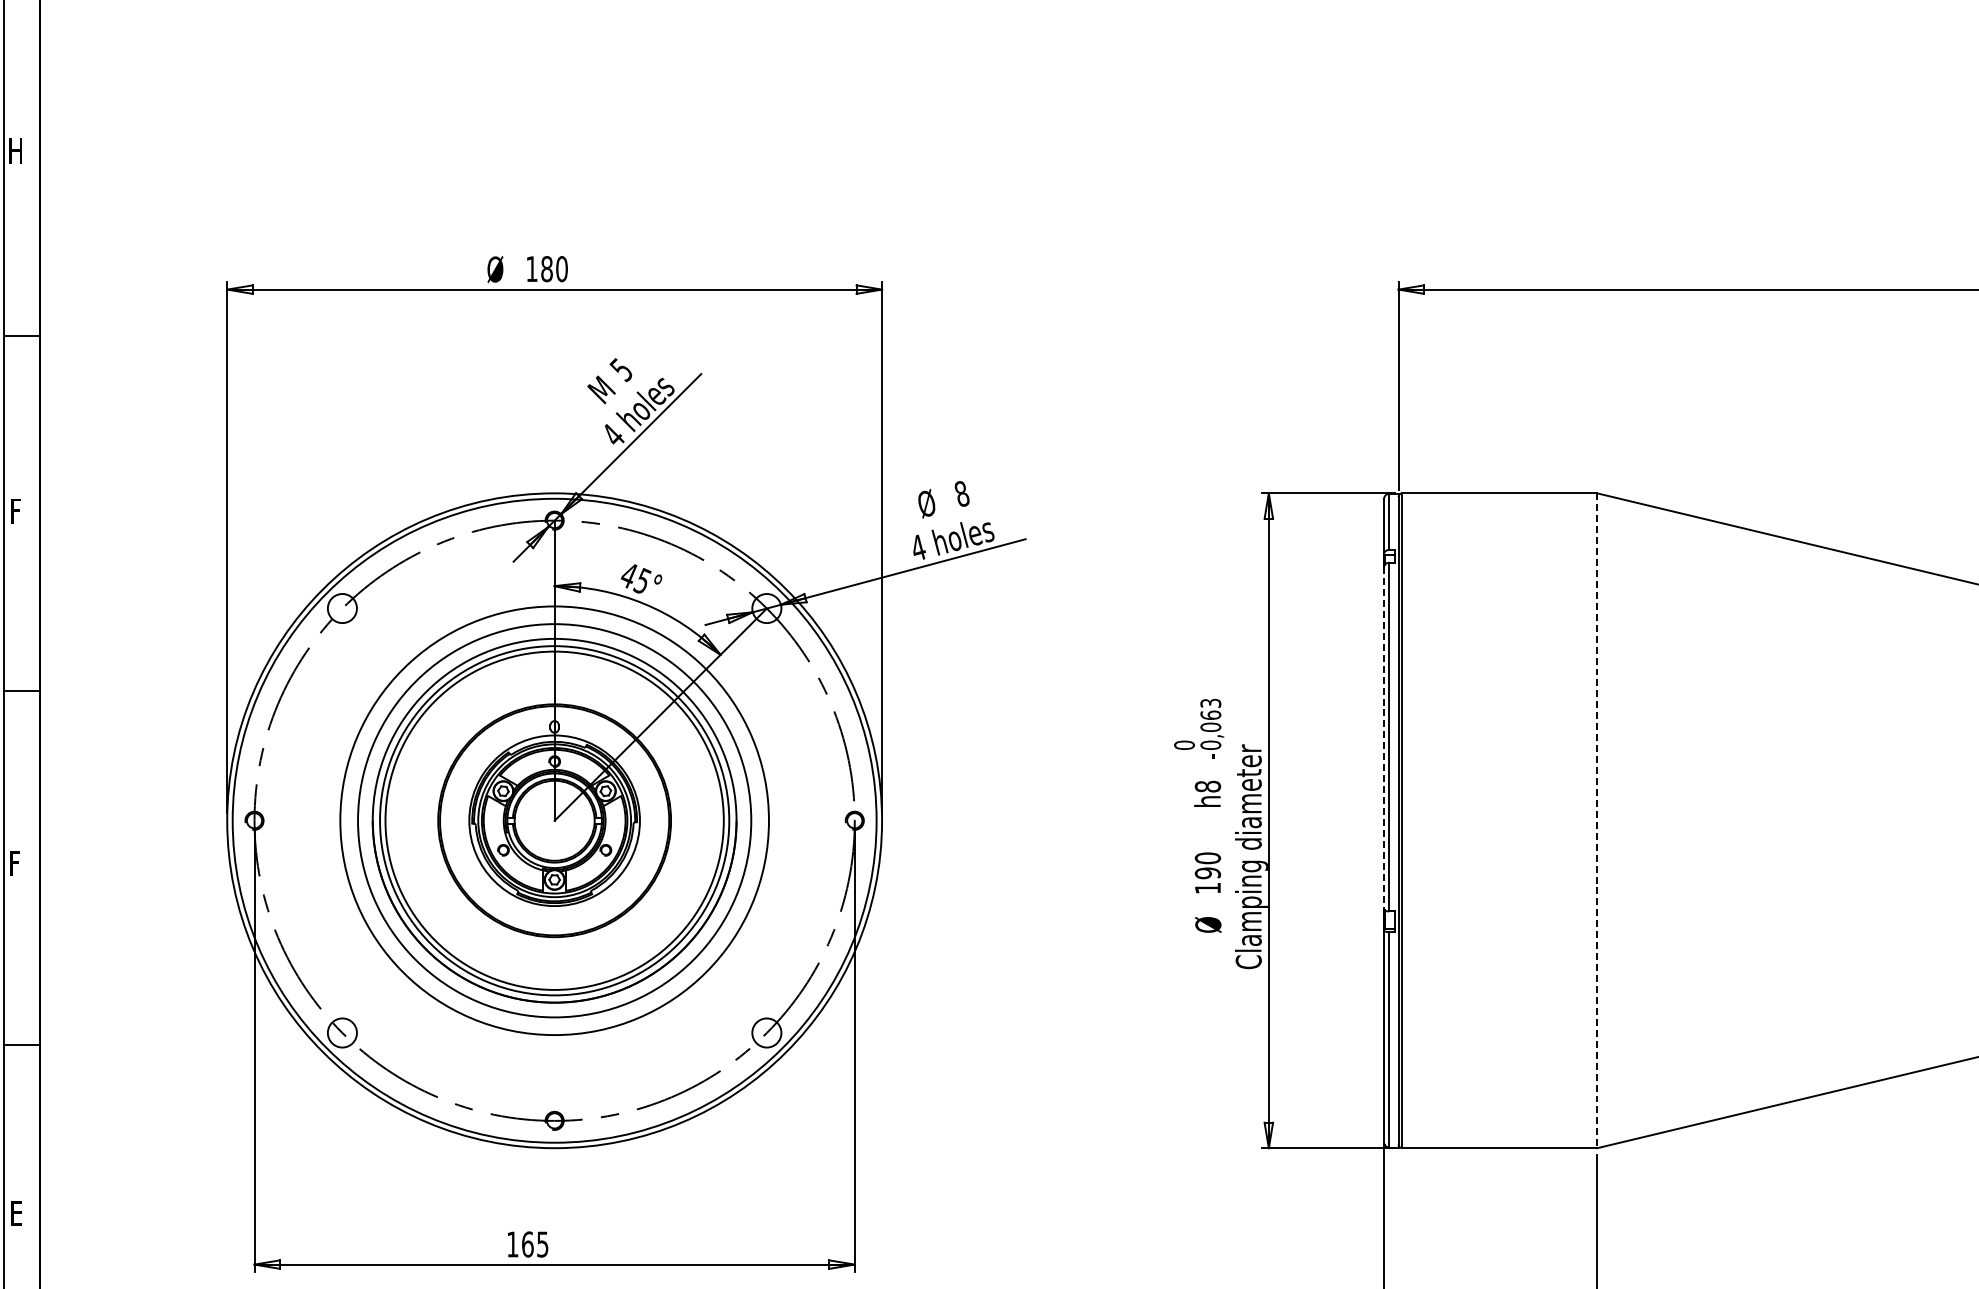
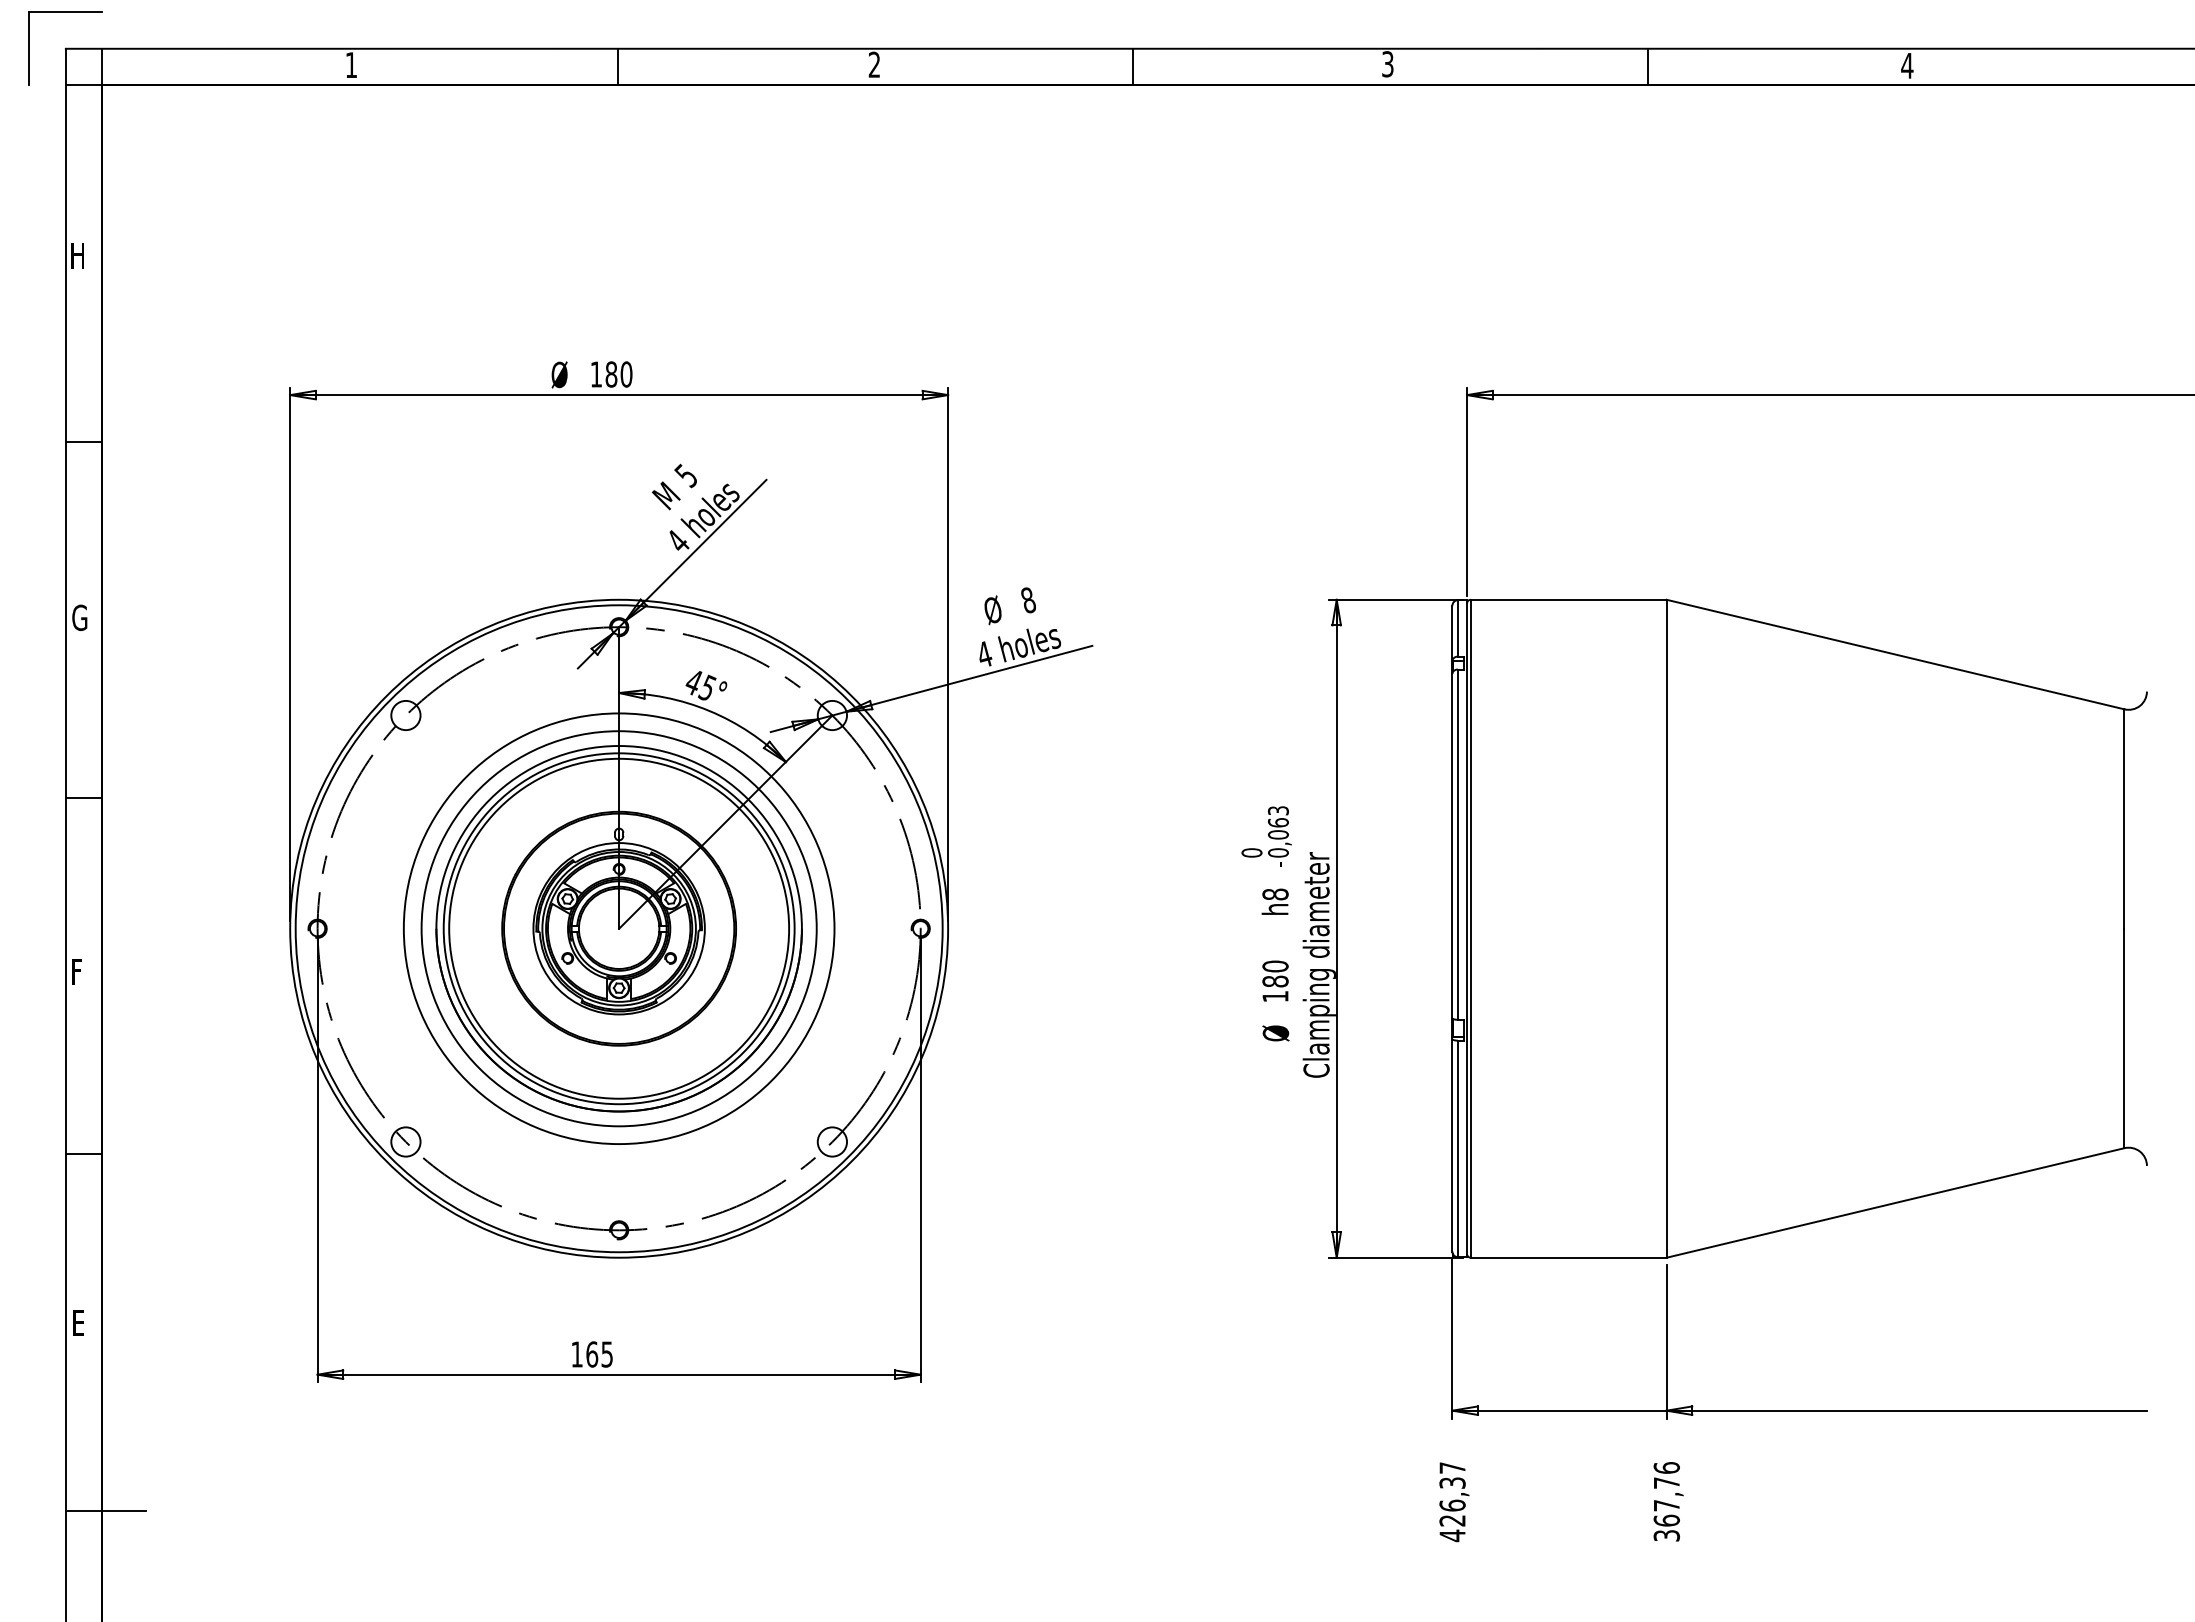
text: (17, 510) -> (79, 617), F -> G
line: (1384, 738) -> (1452, 846), dashed -> solid
line: (1597, 820) -> (1666, 928), dashed -> solid
text: (1207, 873) -> (1275, 981), 190 -> 180

